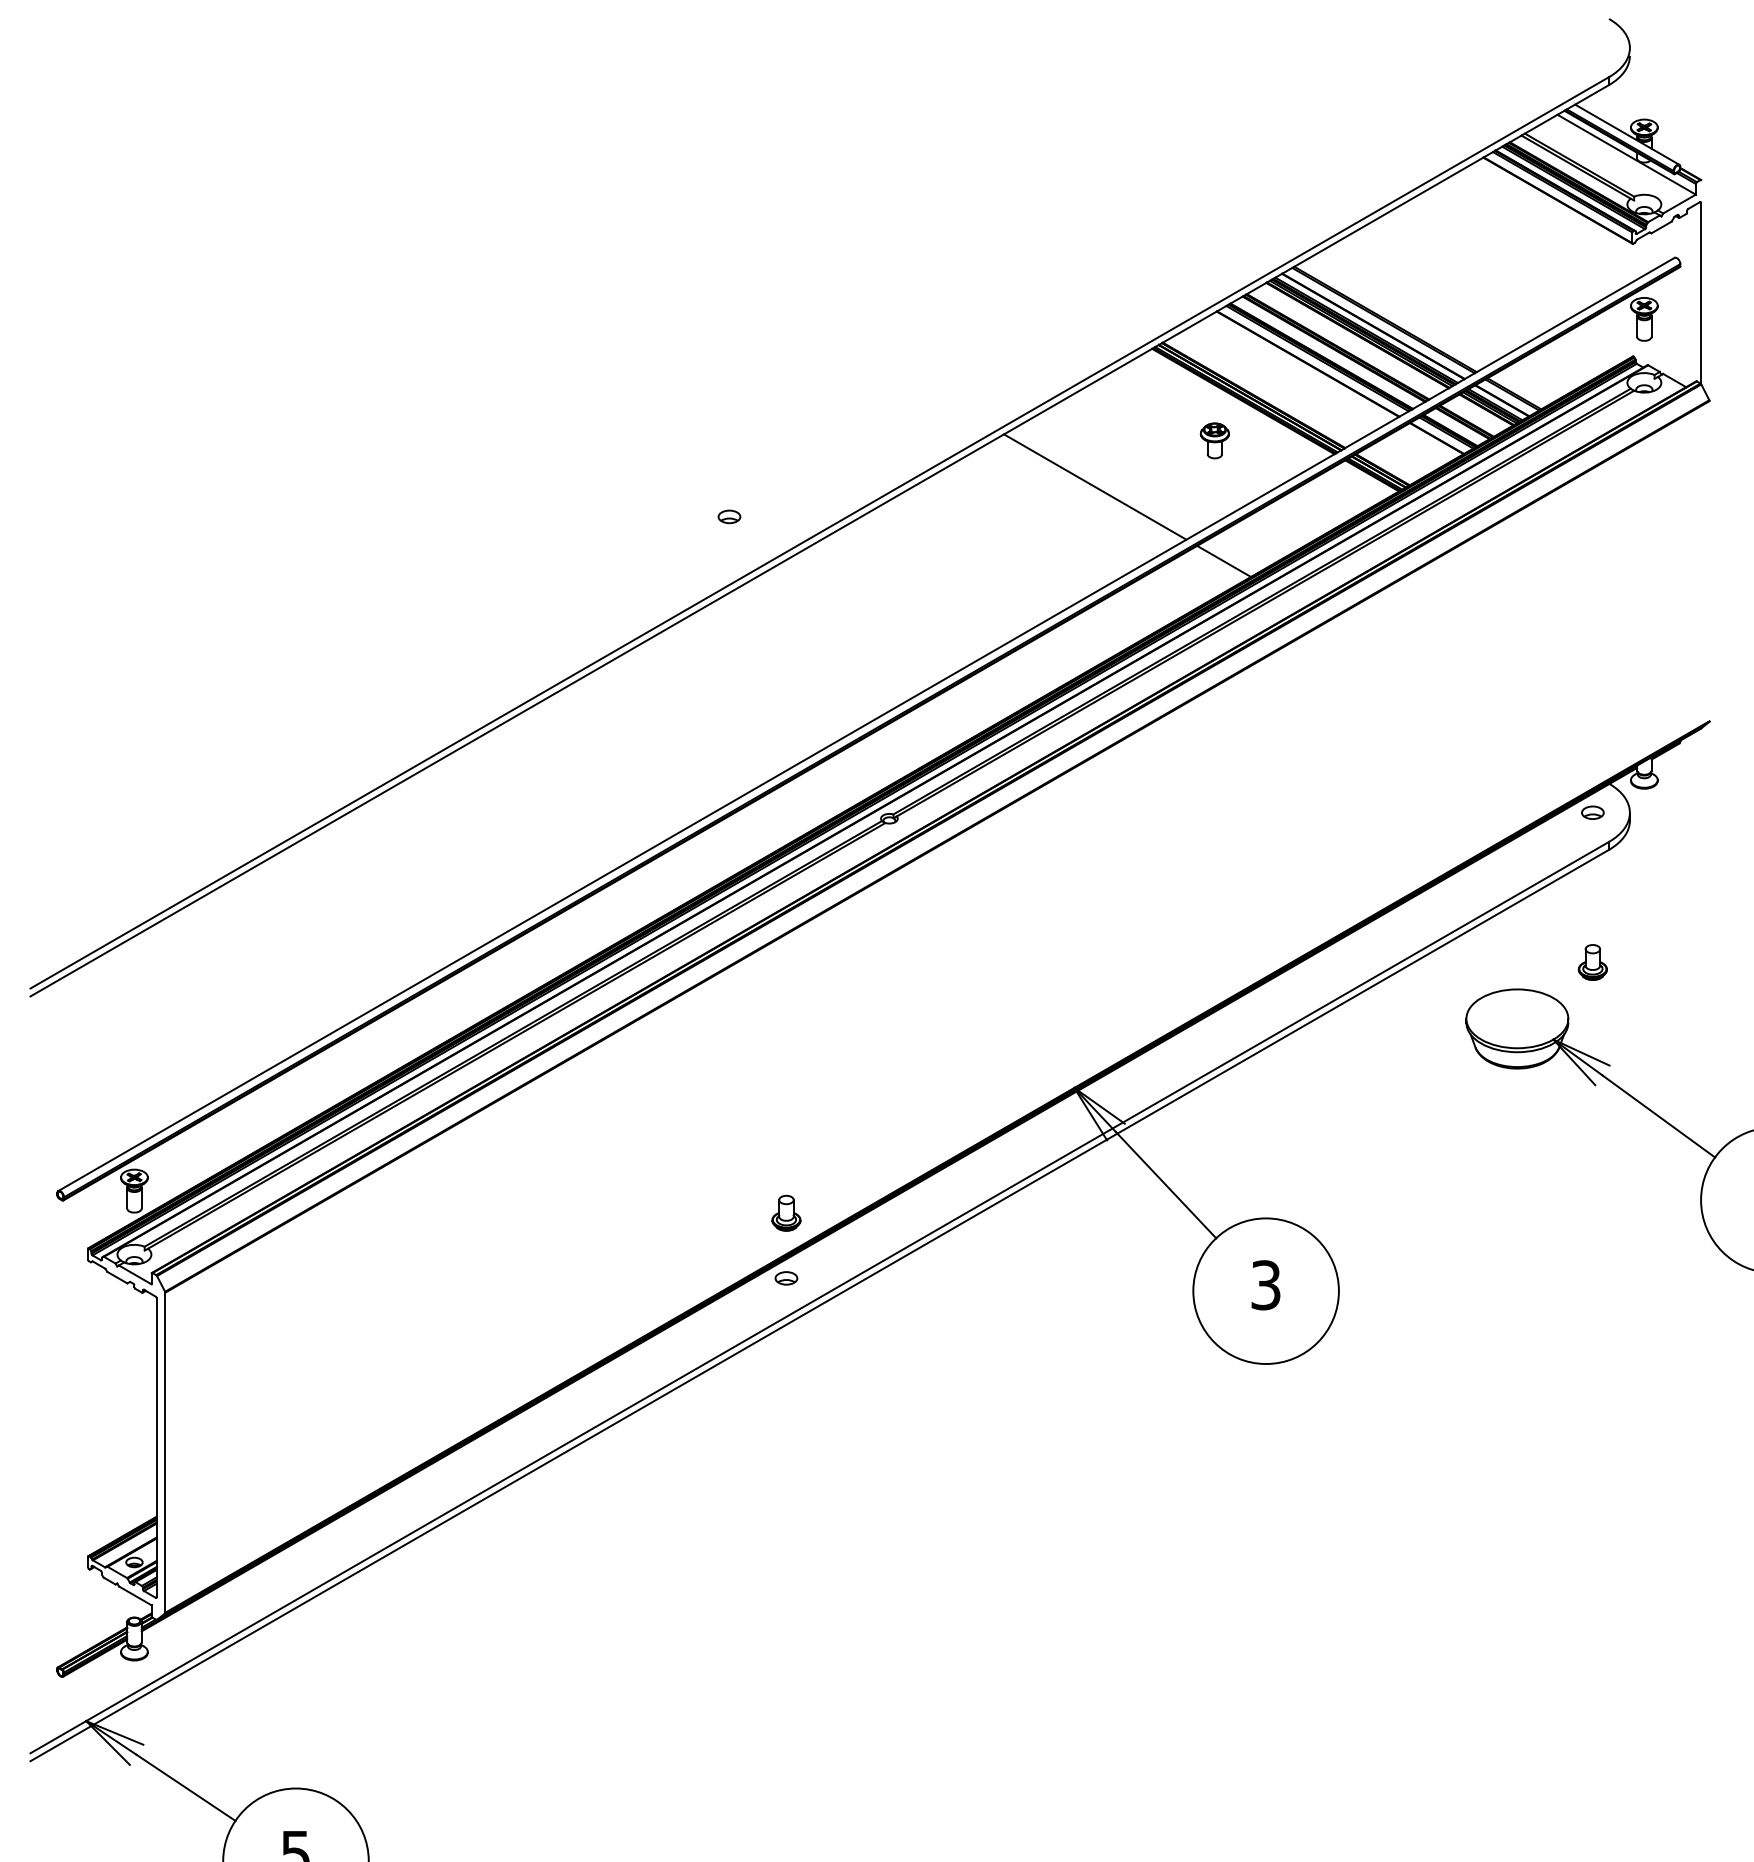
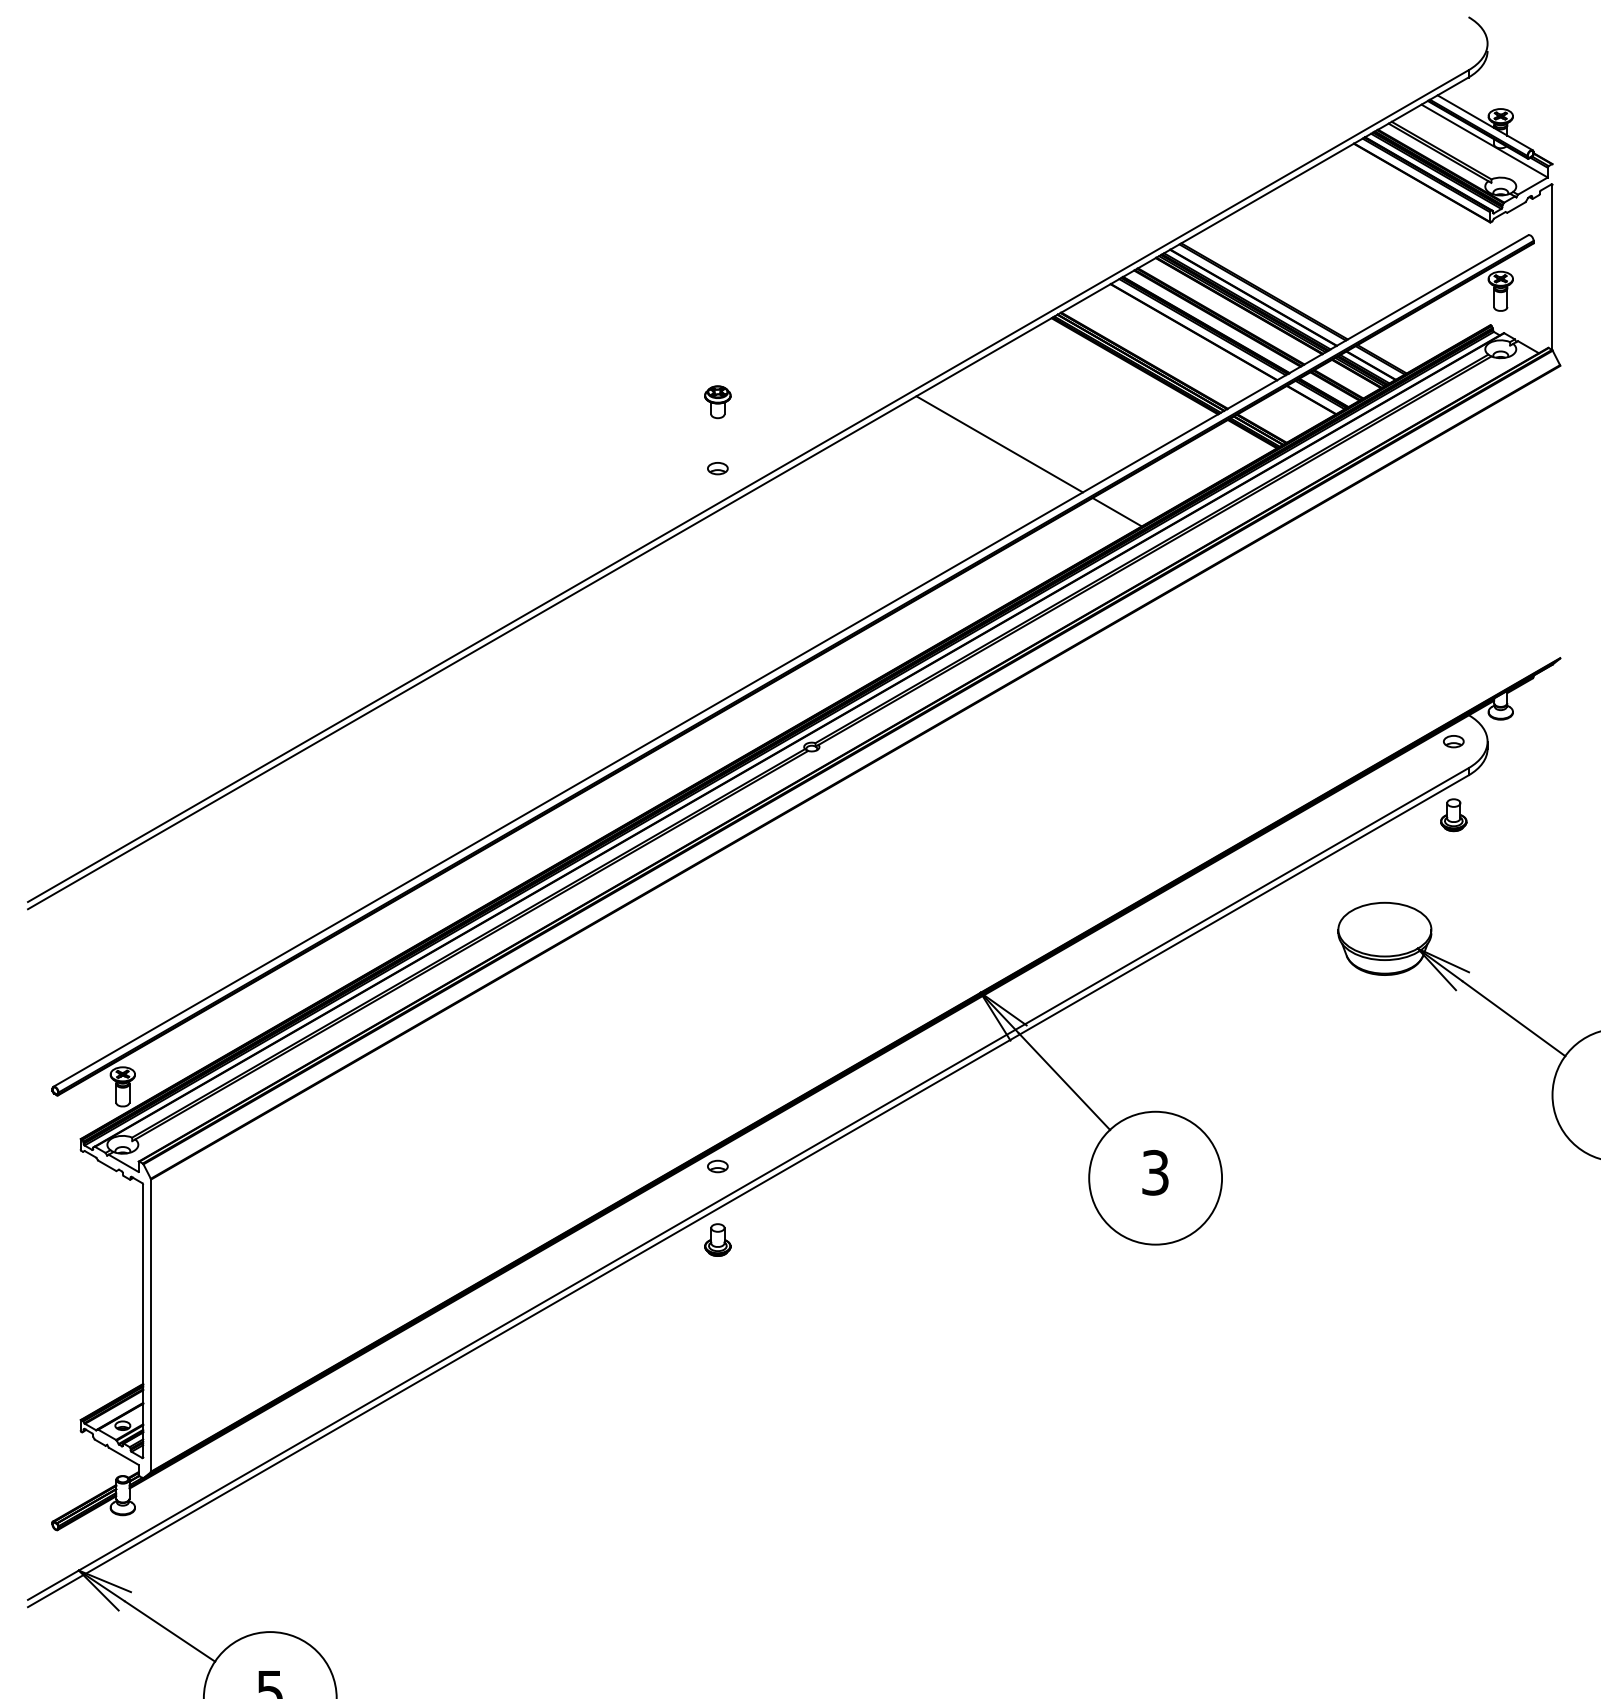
part: (1214, 441) -> (717, 402), moved
part: (729, 516) -> (717, 468), moved
part: (1592, 962) -> (1453, 815), moved
part: (786, 1212) -> (717, 1239), moved

